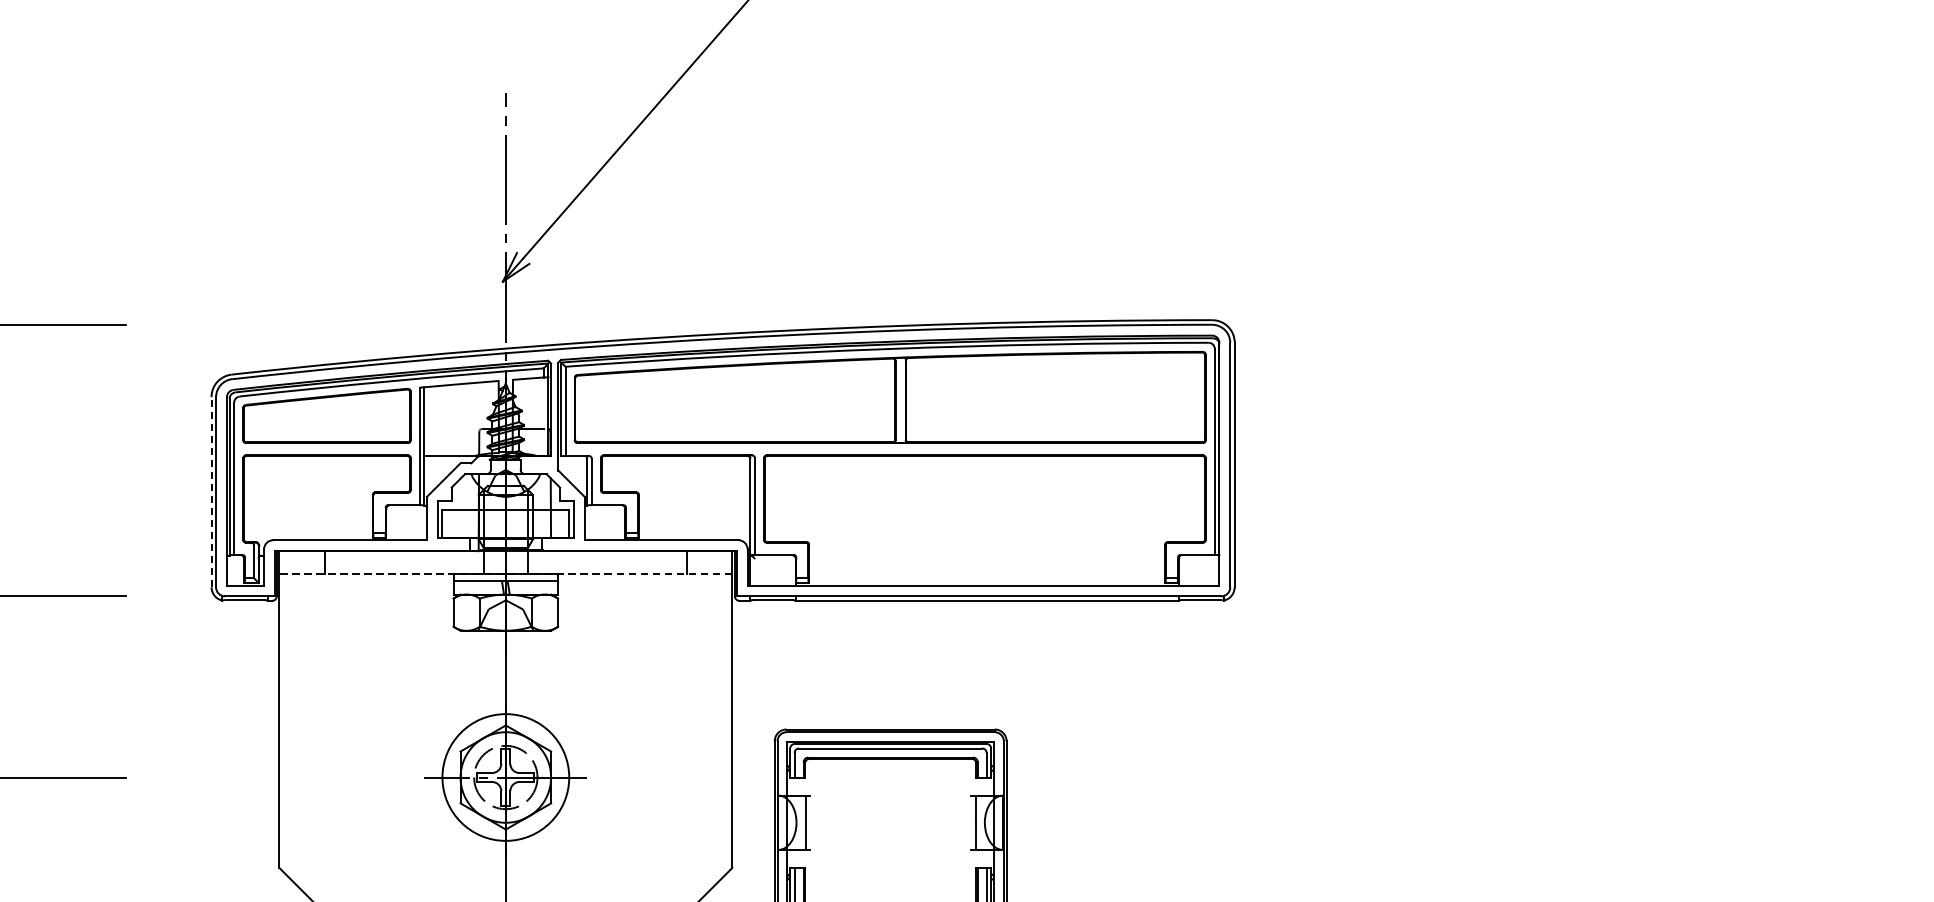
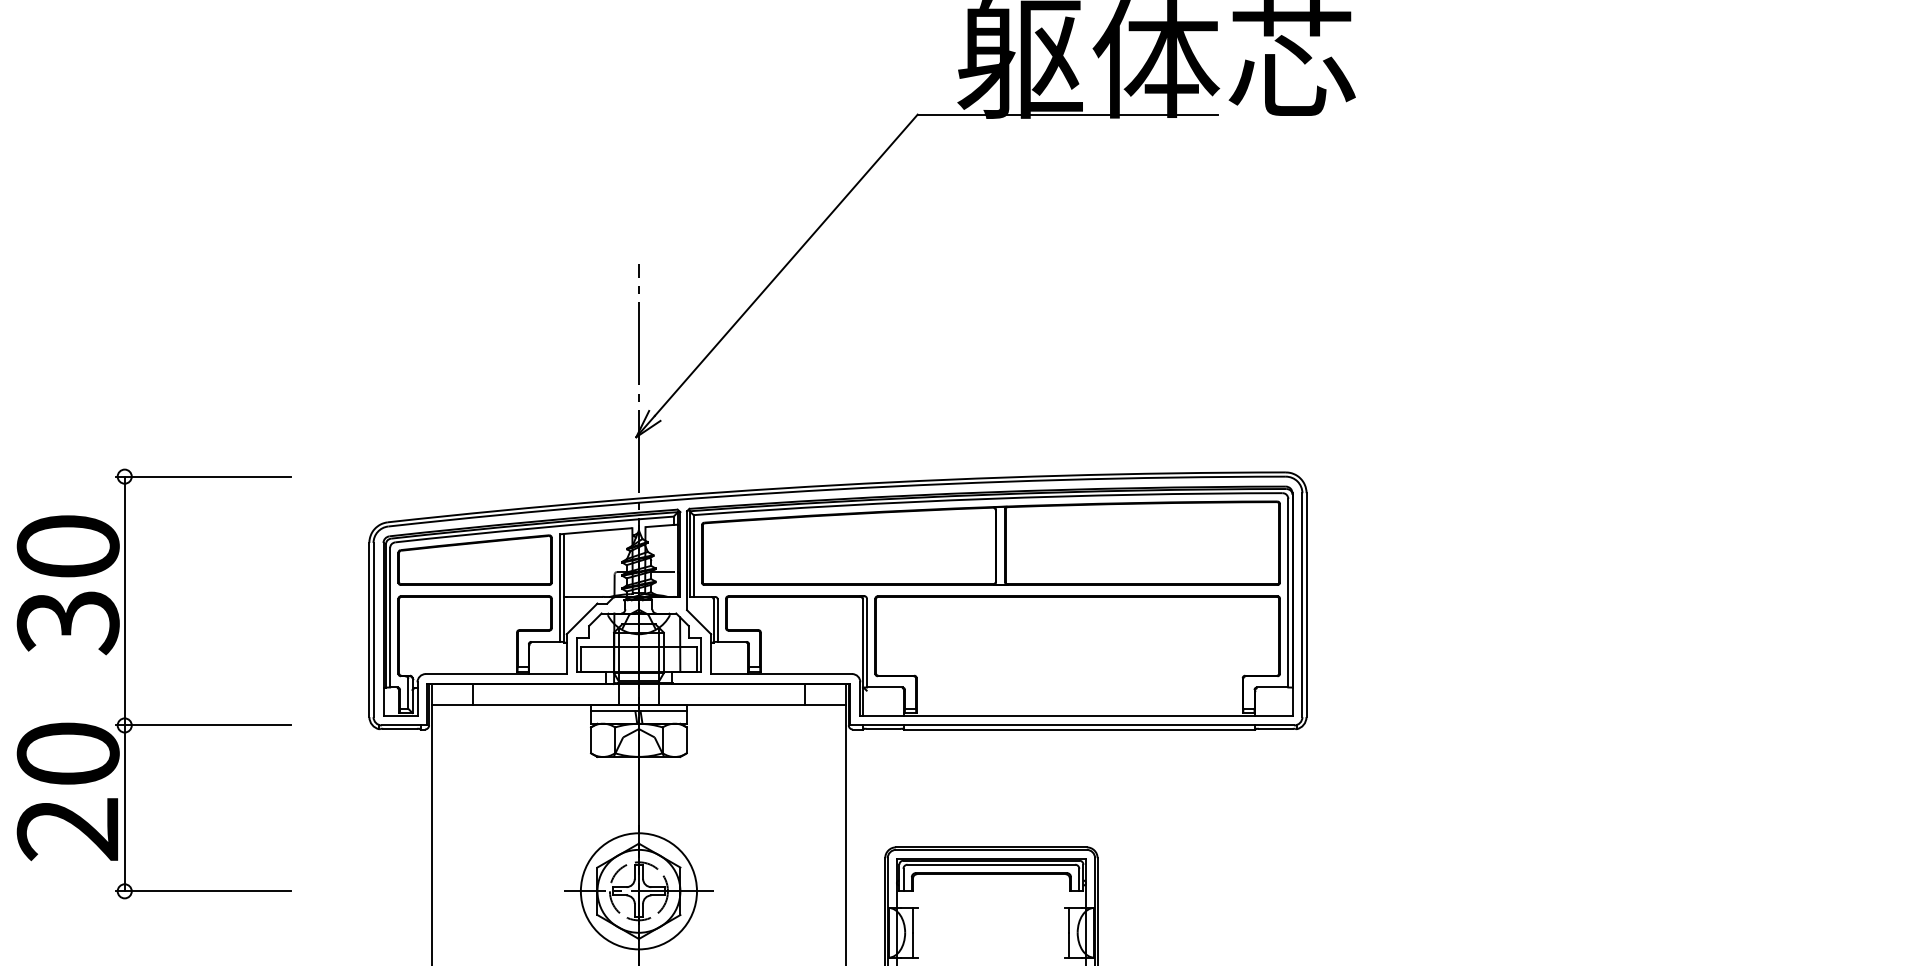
line: (211, 491) -> (369, 629), dashed -> solid
line: (505, 573) -> (638, 704), dashed -> solid

